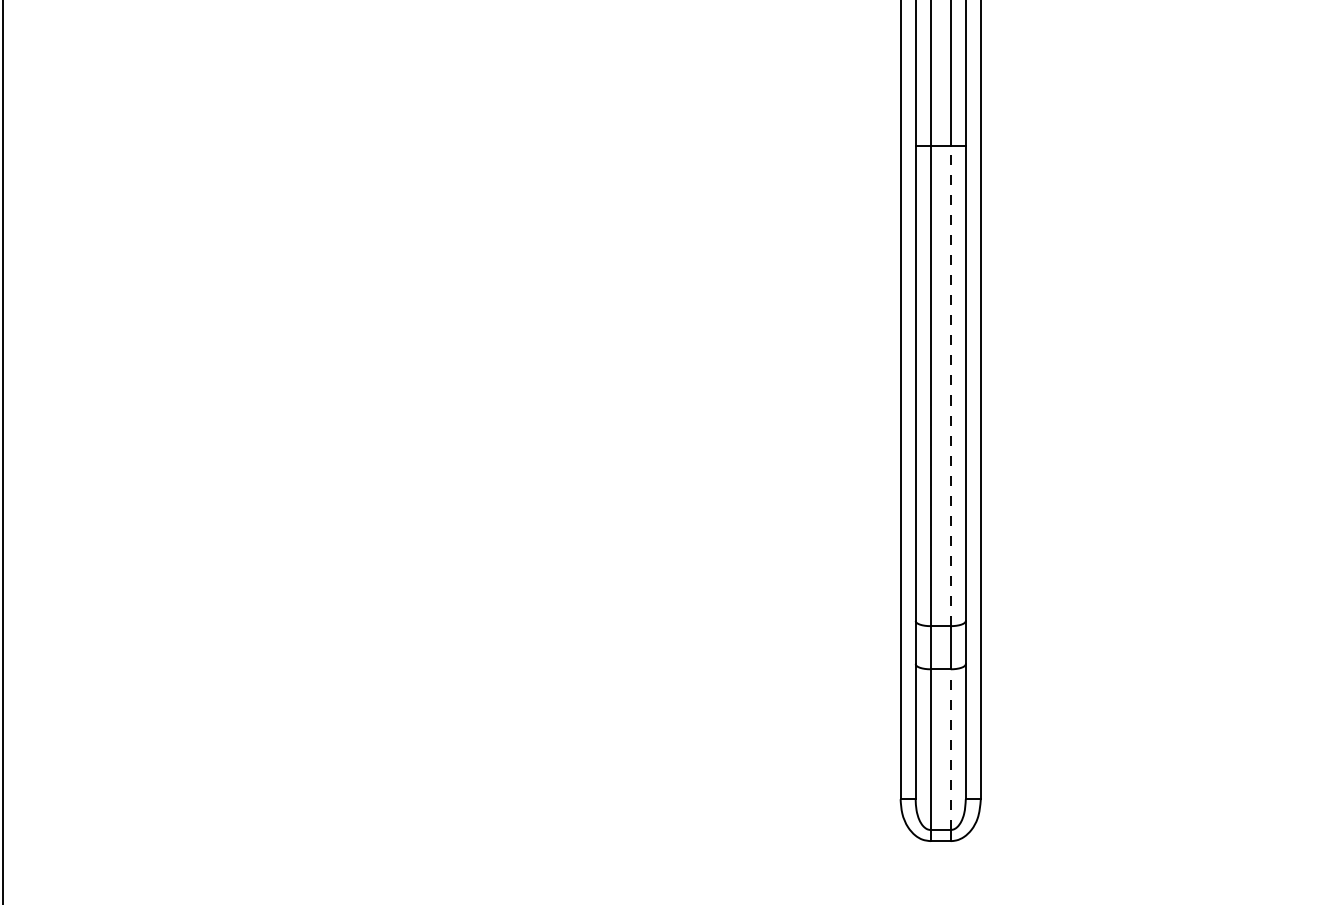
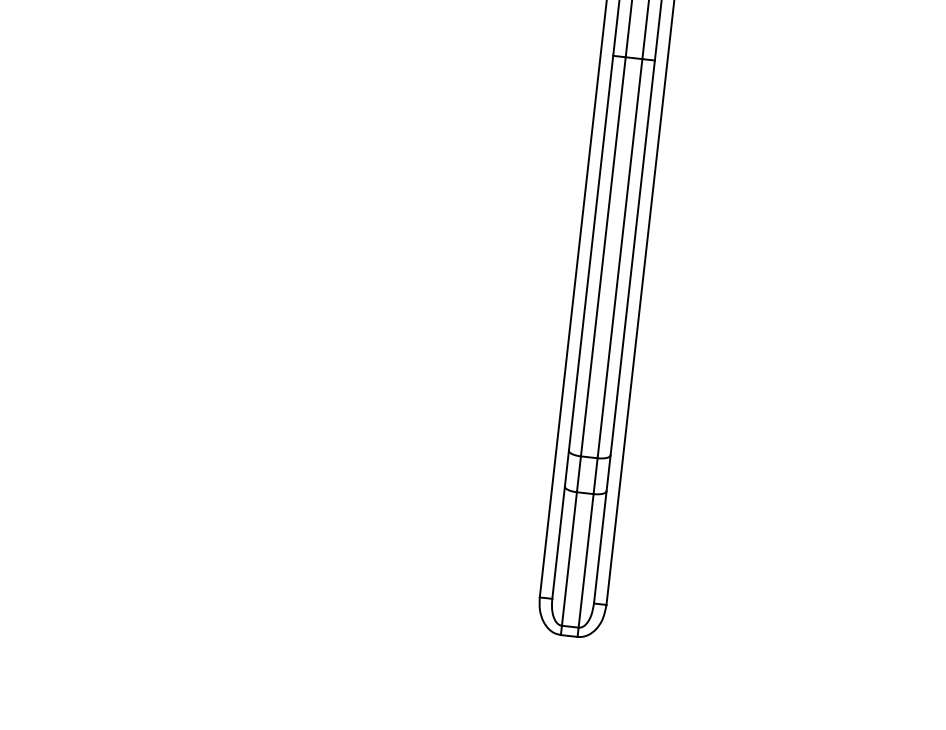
line: (950, 385) -> (619, 258), dashed -> solid
line: (950, 749) -> (585, 560), dashed -> solid

